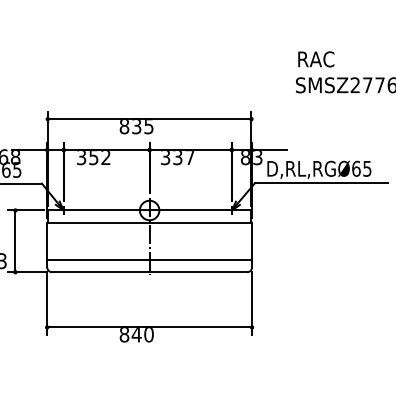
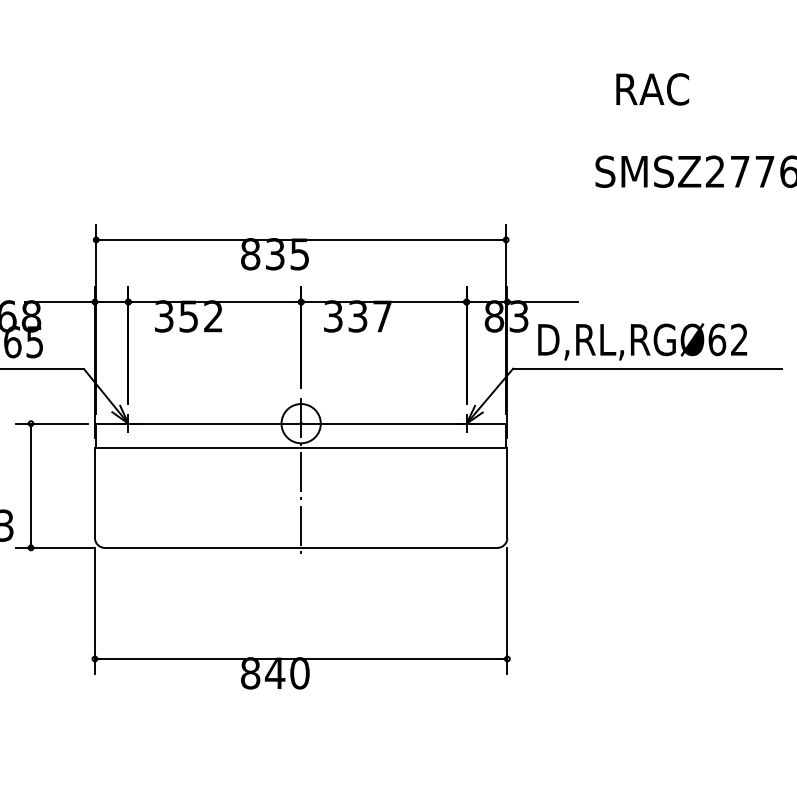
text: (316, 59) -> (653, 89), moved
text: (367, 168) -> (739, 339), D,RL,RGØ65 -> D,RL,RGØ62
line: (149, 260) -> (300, 524), removed

